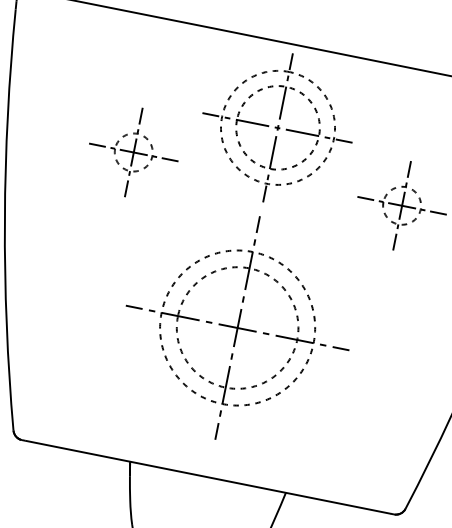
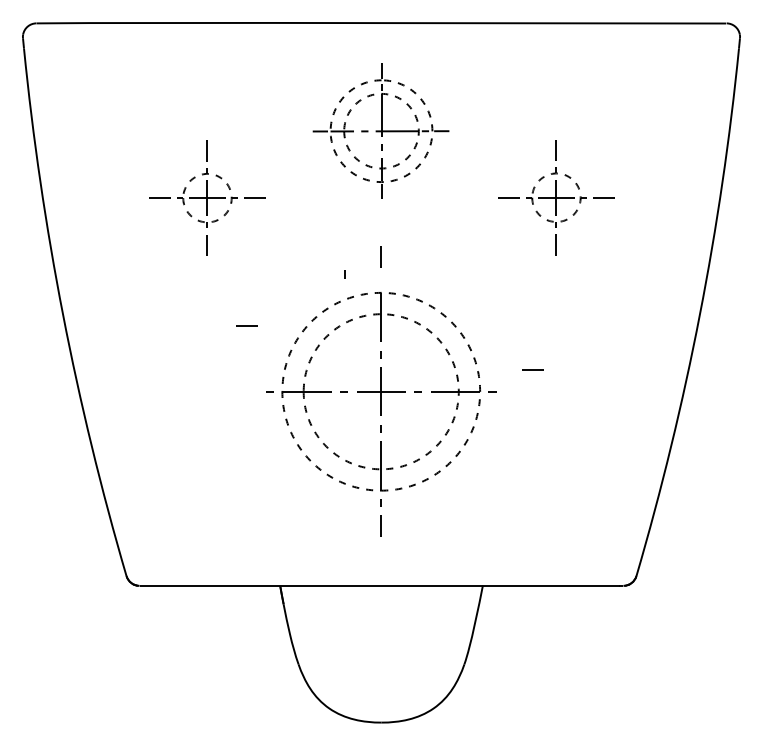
part: (277, 127) -> (380, 130), size x0.7
part: (254, 242) -> (344, 274), moved
line: (134, 307) -> (246, 325), moved
line: (340, 348) -> (532, 369), moved

